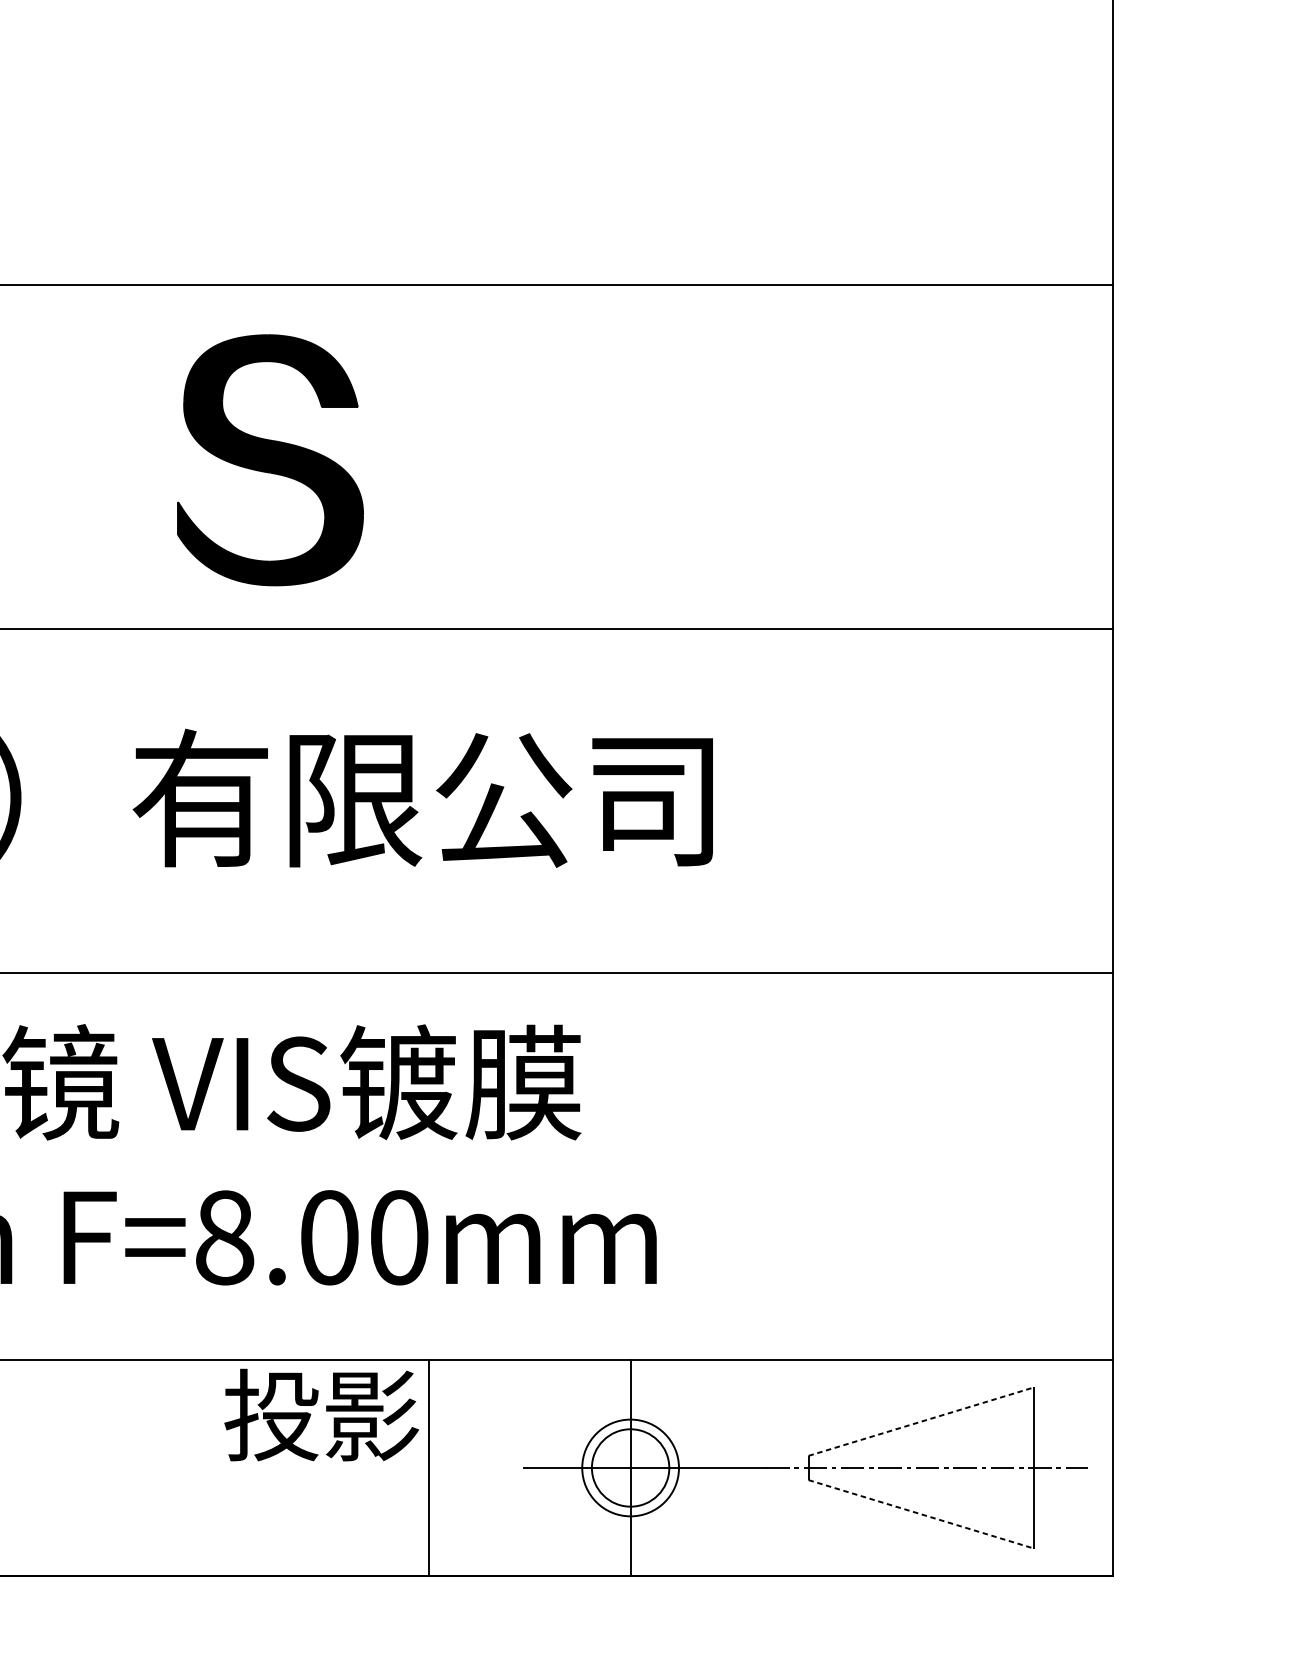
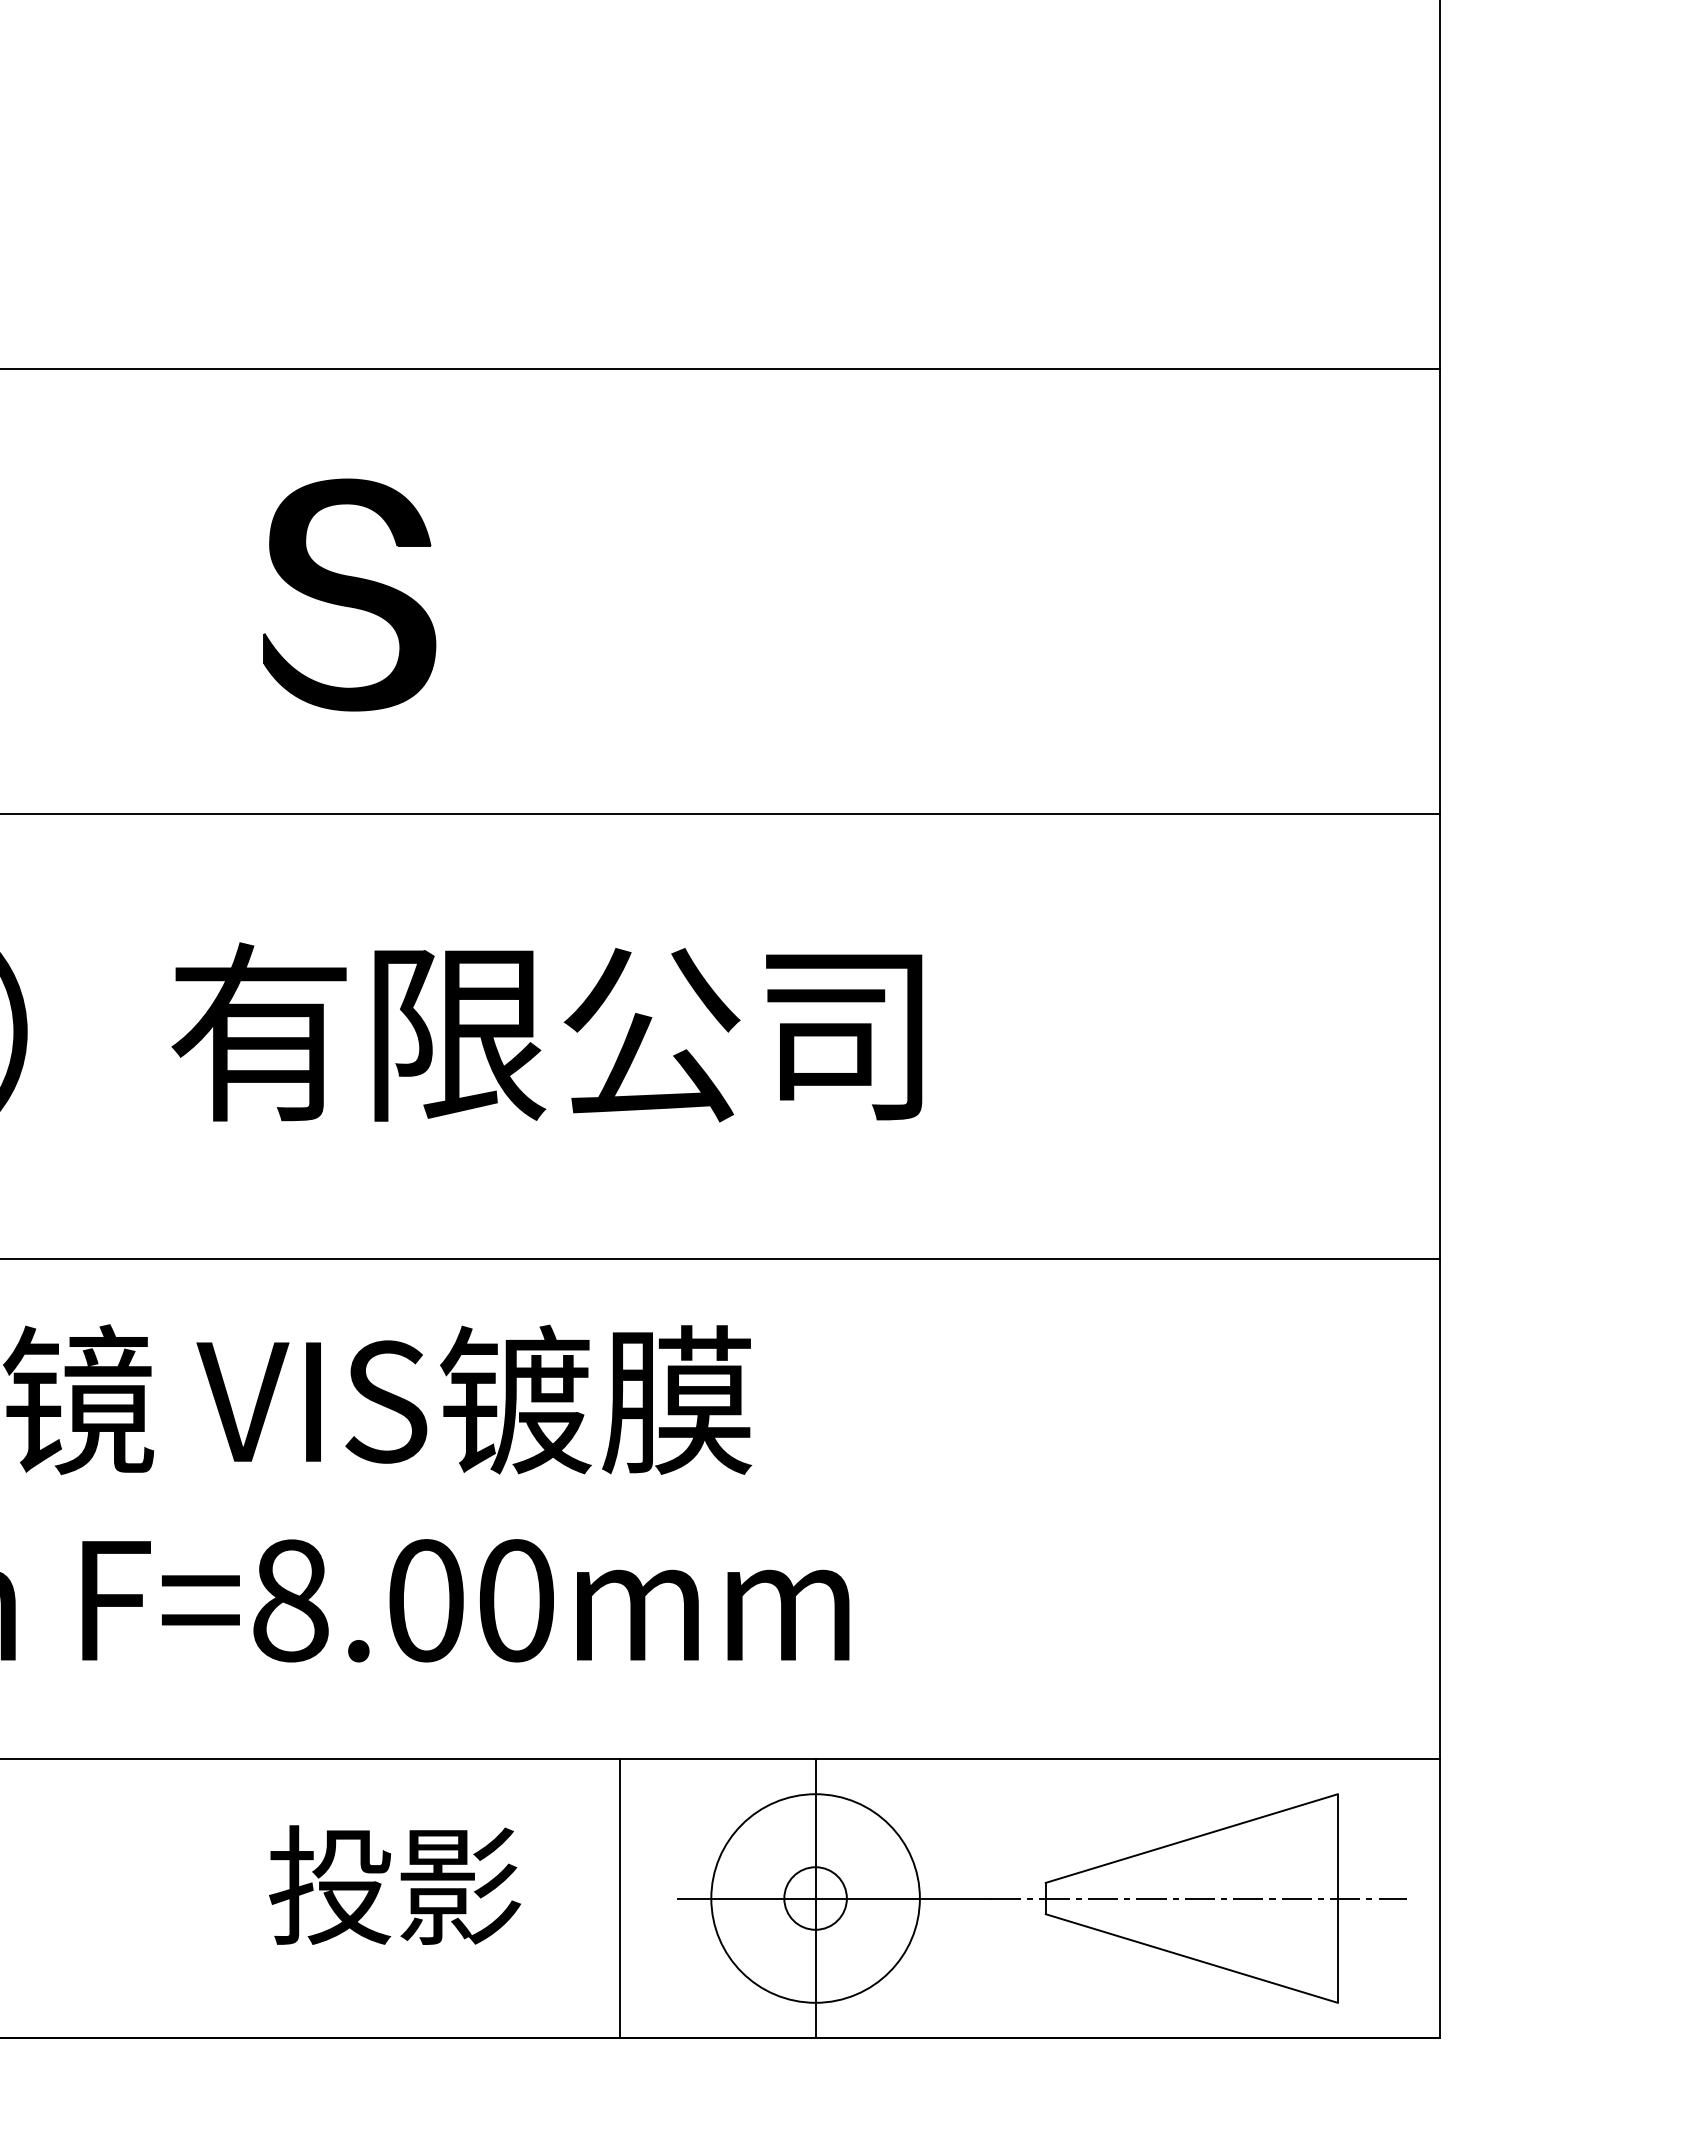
part: (270, 459) -> (349, 594), size x0.71
text: (321, 1414) -> (394, 1884), moved
line: (921, 1421) -> (1191, 1838), dashed -> solid
line: (429, 1467) -> (620, 1898), moved
circle: (630, 1467) -> (815, 1898), size x0.62
circle: (630, 1467) -> (815, 1898), size x1.67
line: (921, 1514) -> (1191, 1958), dashed -> solid

